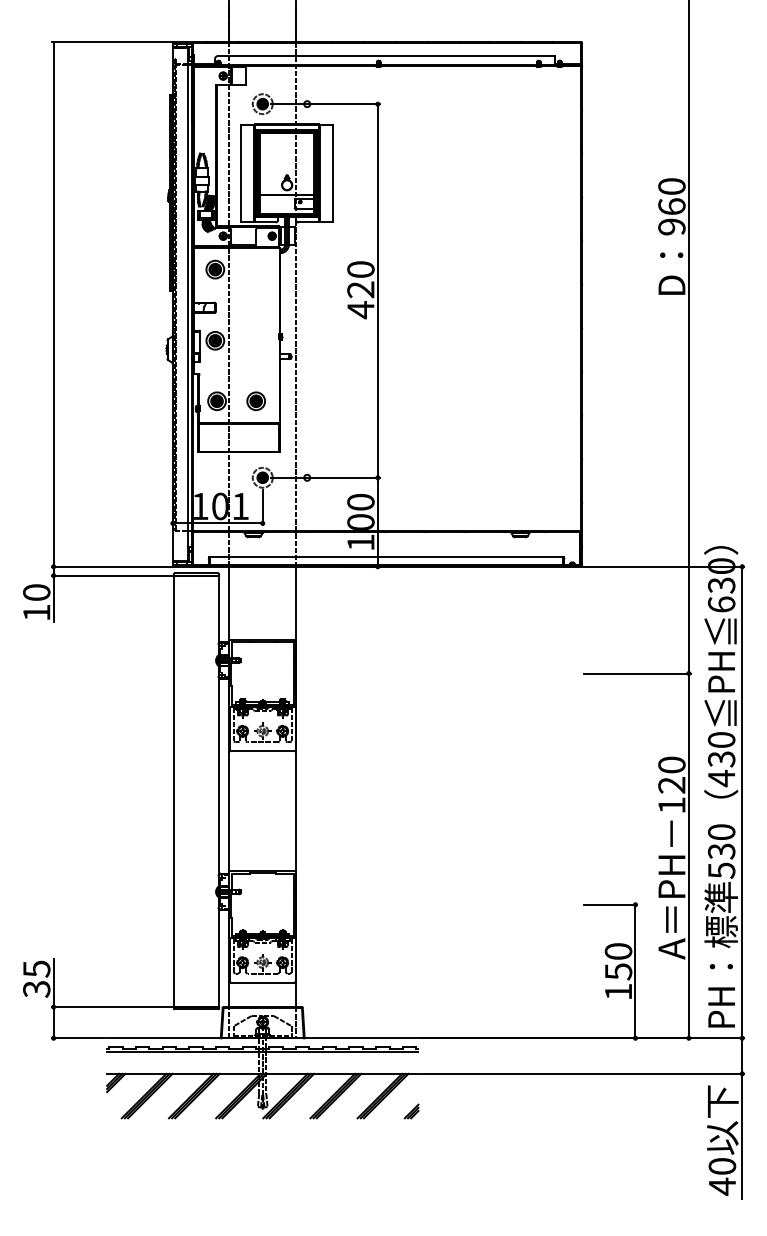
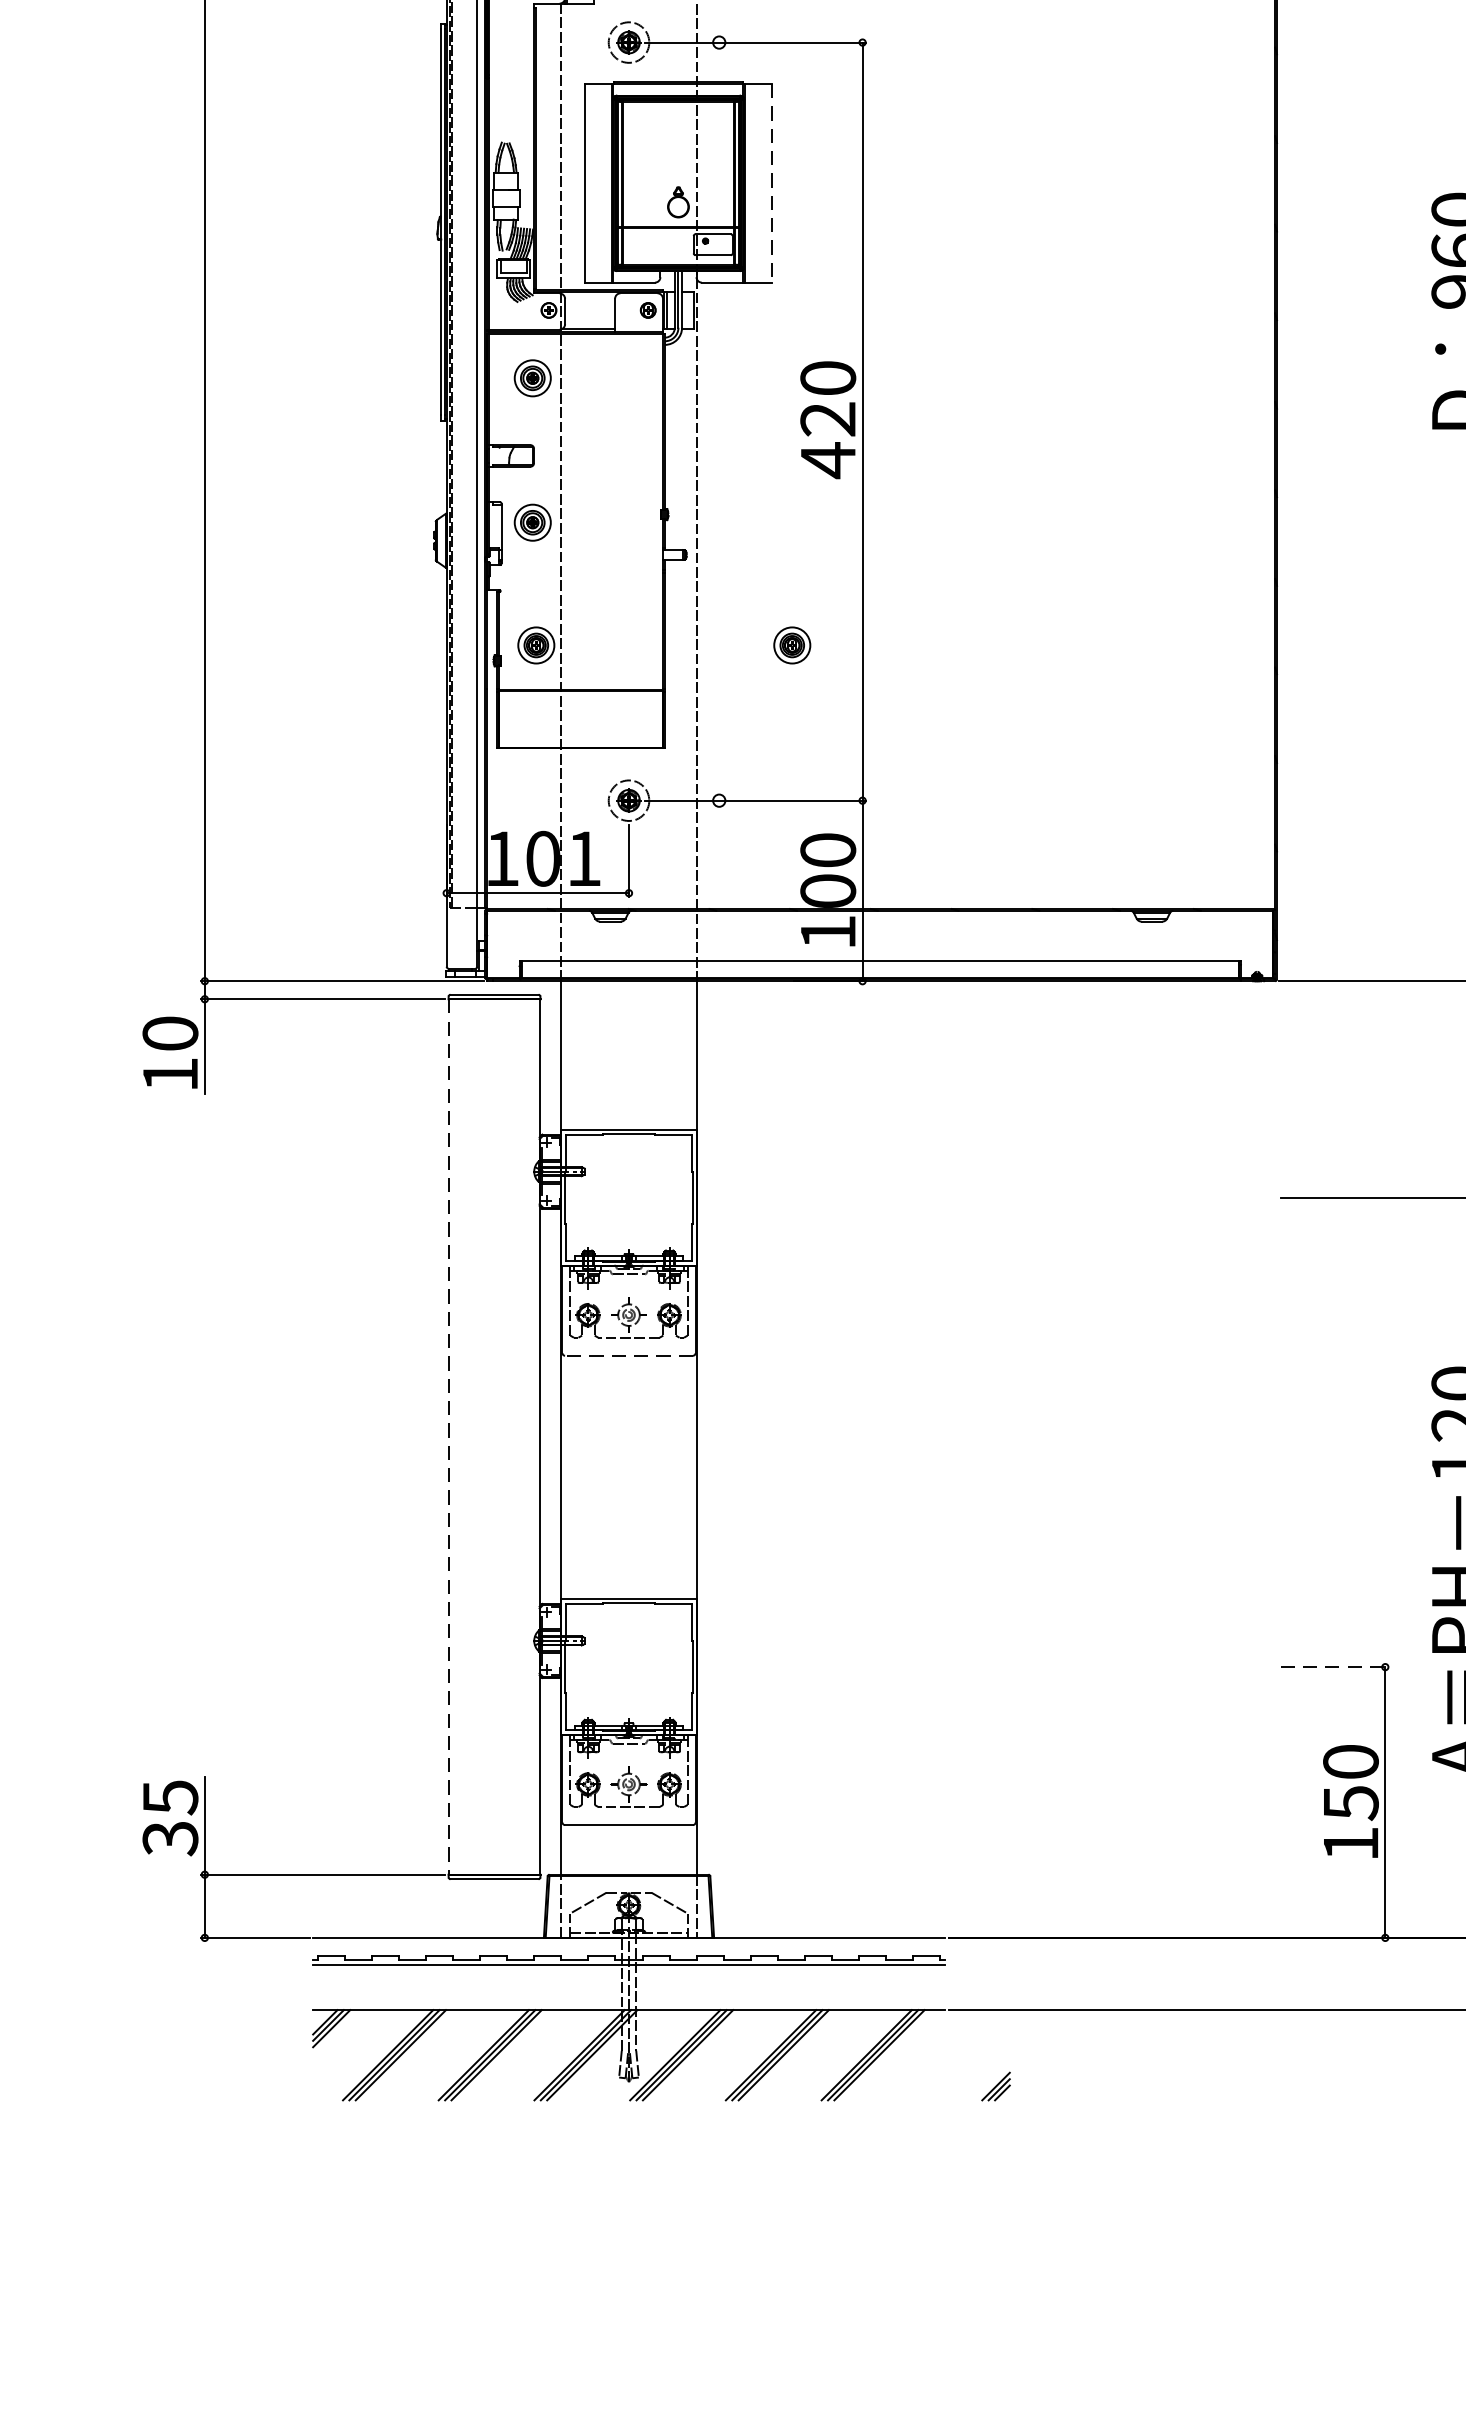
line: (333, 173) -> (772, 183), solid -> dashed
part: (255, 401) -> (790, 645), moved
line: (262, 751) -> (628, 1356), solid -> dashed
line: (174, 791) -> (449, 1437), solid -> dashed
line: (610, 904) -> (1334, 1666), solid -> dashed
part: (411, 1111) -> (995, 2086), moved

